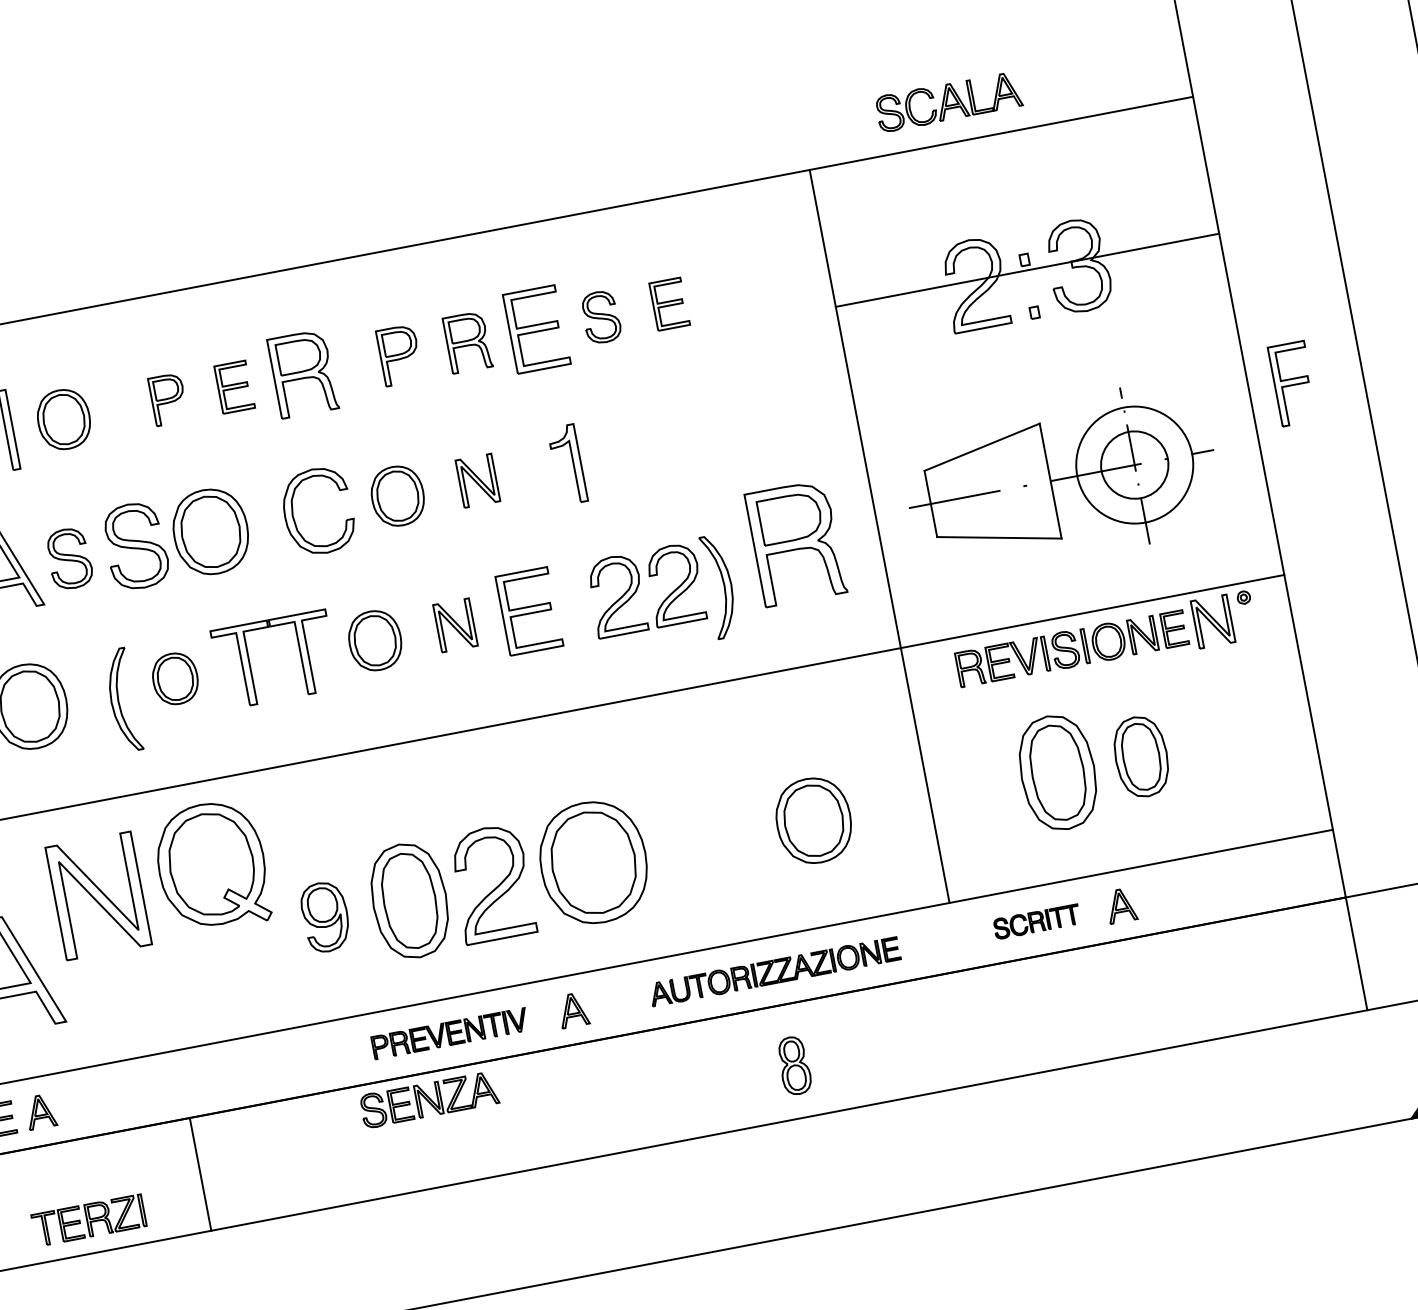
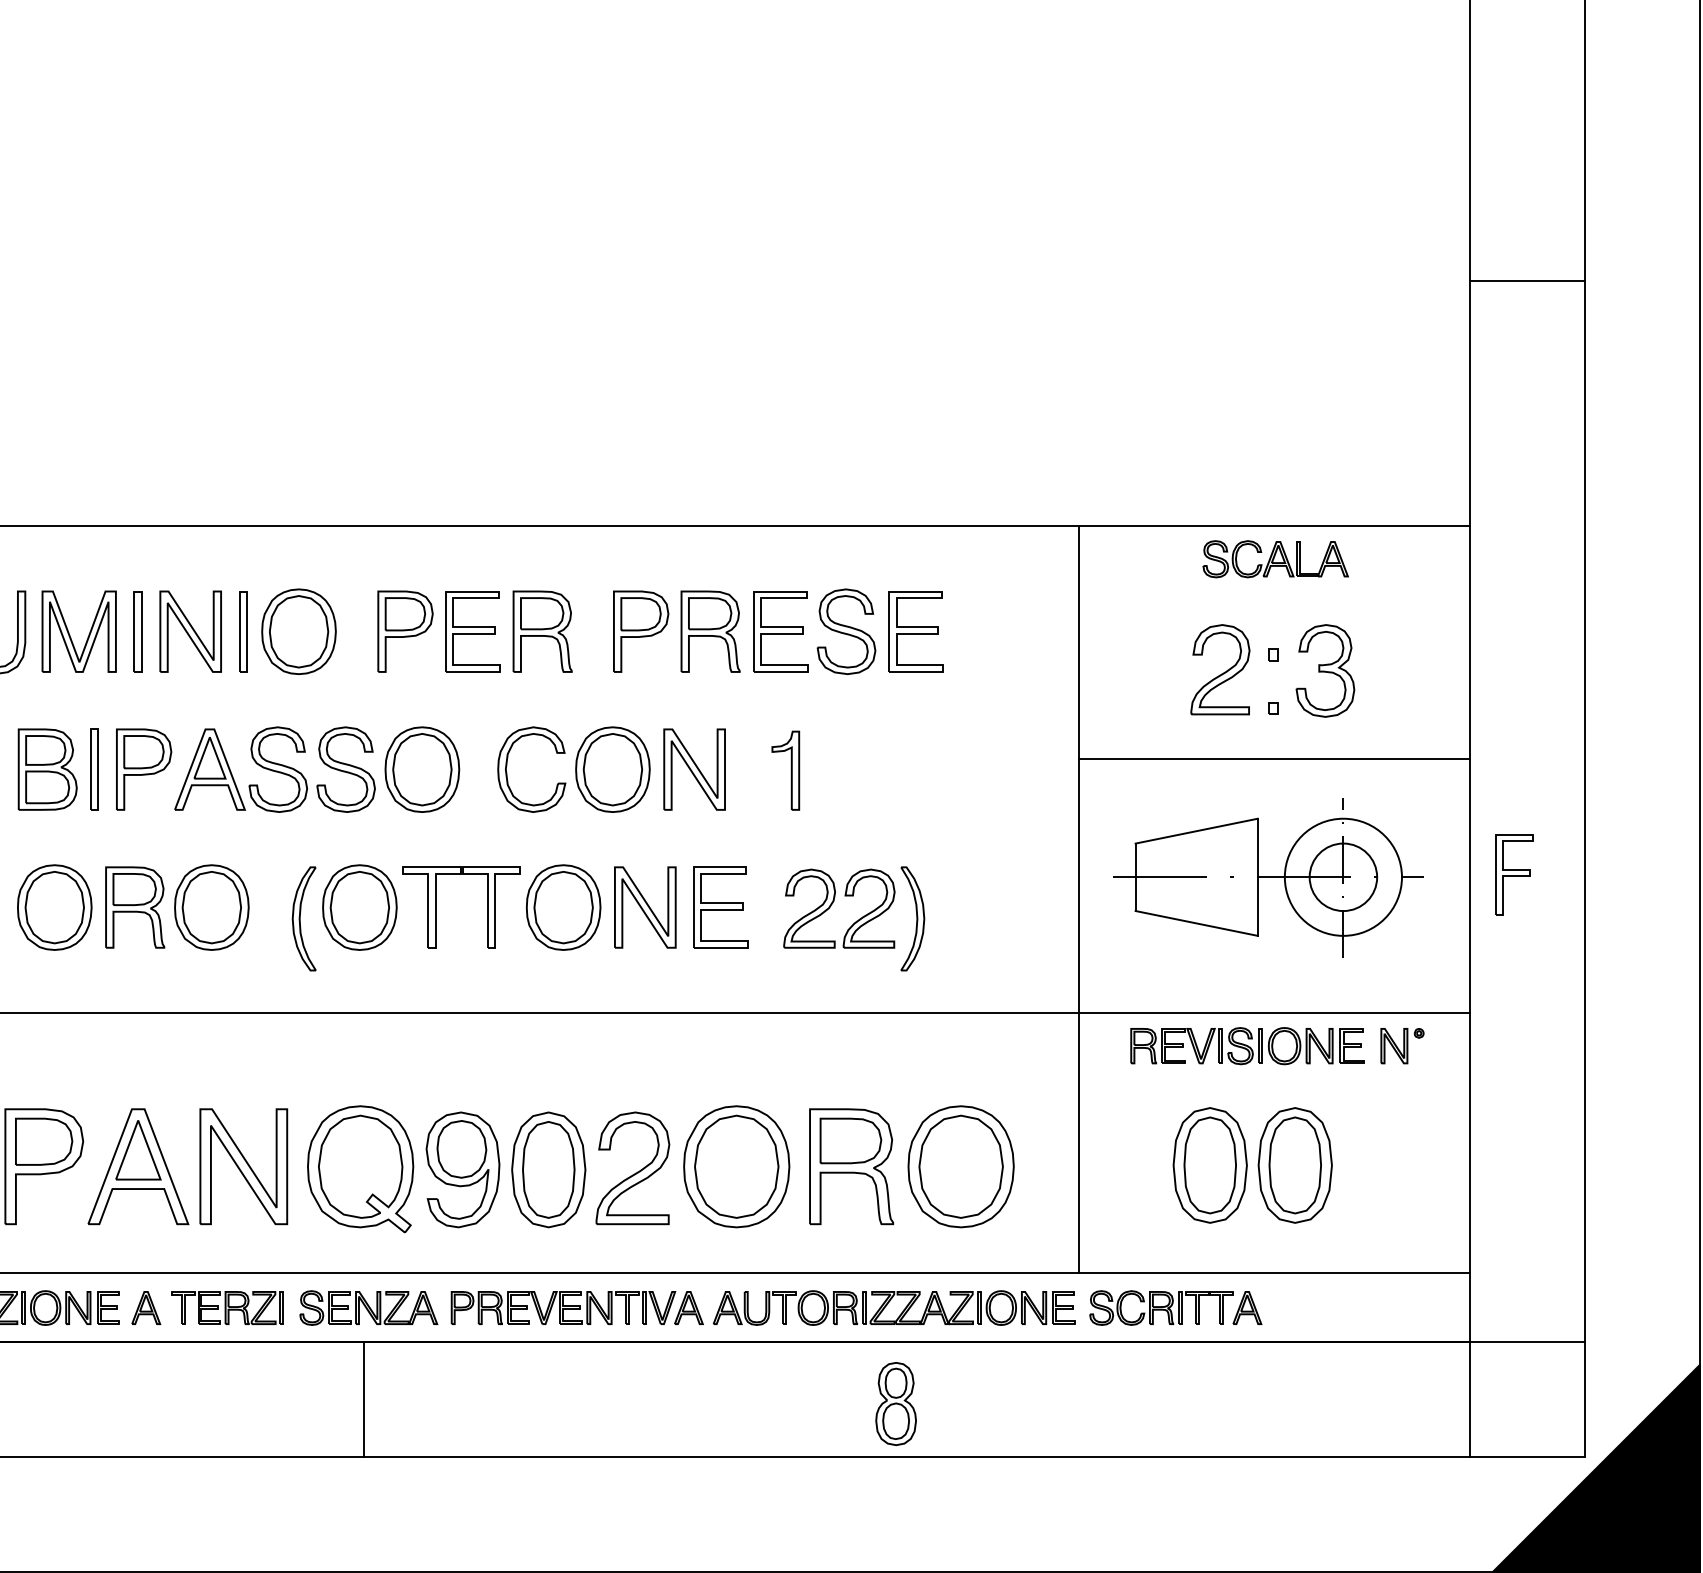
part: (948, 102) -> (1275, 559), moved
line: (1027, 270) -> (1274, 758), moved
part: (668, 304) -> (915, 631), size x1.67
part: (601, 316) -> (846, 631), size x1.67
part: (467, 342) -> (710, 631), size x1.43
part: (400, 355) -> (641, 631), size x1.43
part: (1293, 383) -> (1514, 874), moved
part: (234, 386) -> (472, 631), size x1.67
part: (168, 399) -> (405, 631), size x1.67
part: (63, 419) -> (298, 631), size x1.43
part: (477, 480) -> (694, 769), size x1.67
part: (397, 496) -> (612, 769), size x1.43
part: (795, 543) -> (851, 1166), moved
part: (69, 558) -> (278, 769), size x1.43
part: (1224, 620) -> (1402, 1046), size x0.71
part: (455, 625) -> (645, 907), size x1.67
part: (375, 640) -> (563, 907), size x1.43
part: (174, 678) -> (359, 907), size x1.67
part: (1140, 757) -> (1294, 1165), size x1.43
part: (813, 820) -> (960, 1166), size x1.43
part: (211, 867) -> (360, 1169), moved
part: (98, 895) -> (243, 1166), moved
part: (325, 916) -> (462, 1169), size x1.67
part: (1036, 921) -> (1161, 1307), size x1.67
part: (774, 971) -> (894, 1307), size x1.43
part: (450, 1033) -> (563, 1307), size x1.43
part: (793, 1066) -> (895, 1404), size x1.43
part: (429, 1099) -> (368, 1307), moved
line: (200, 1174) -> (363, 1399), moved
part: (89, 1220) -> (227, 1307), moved

